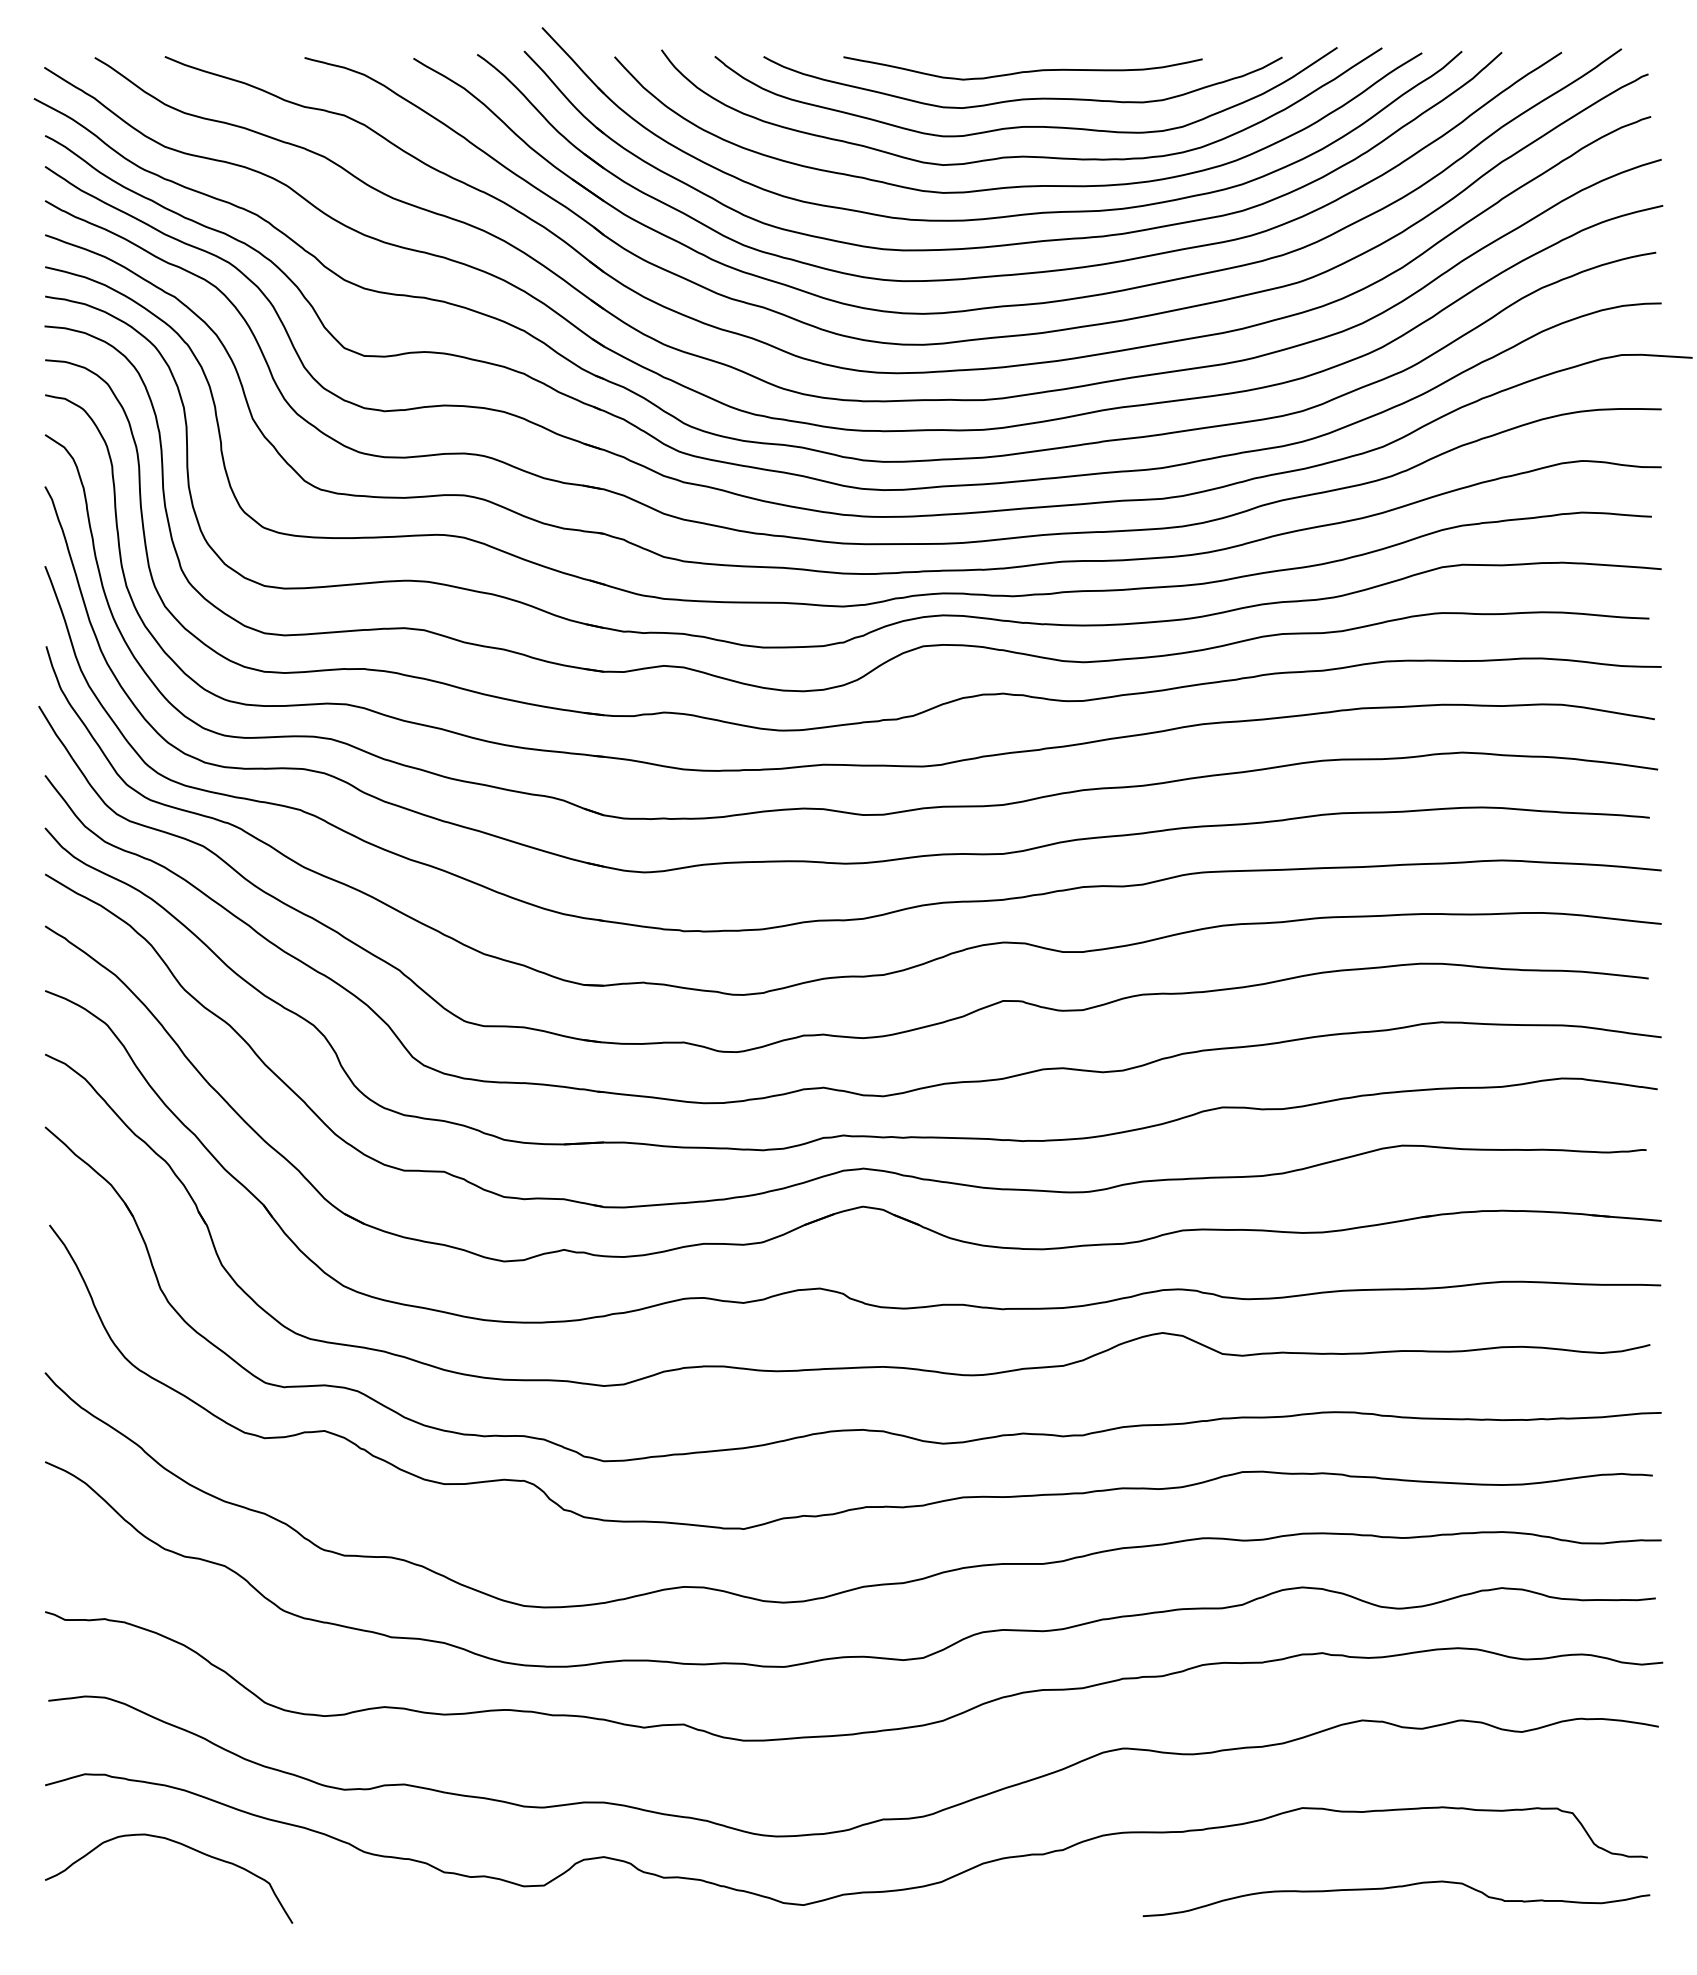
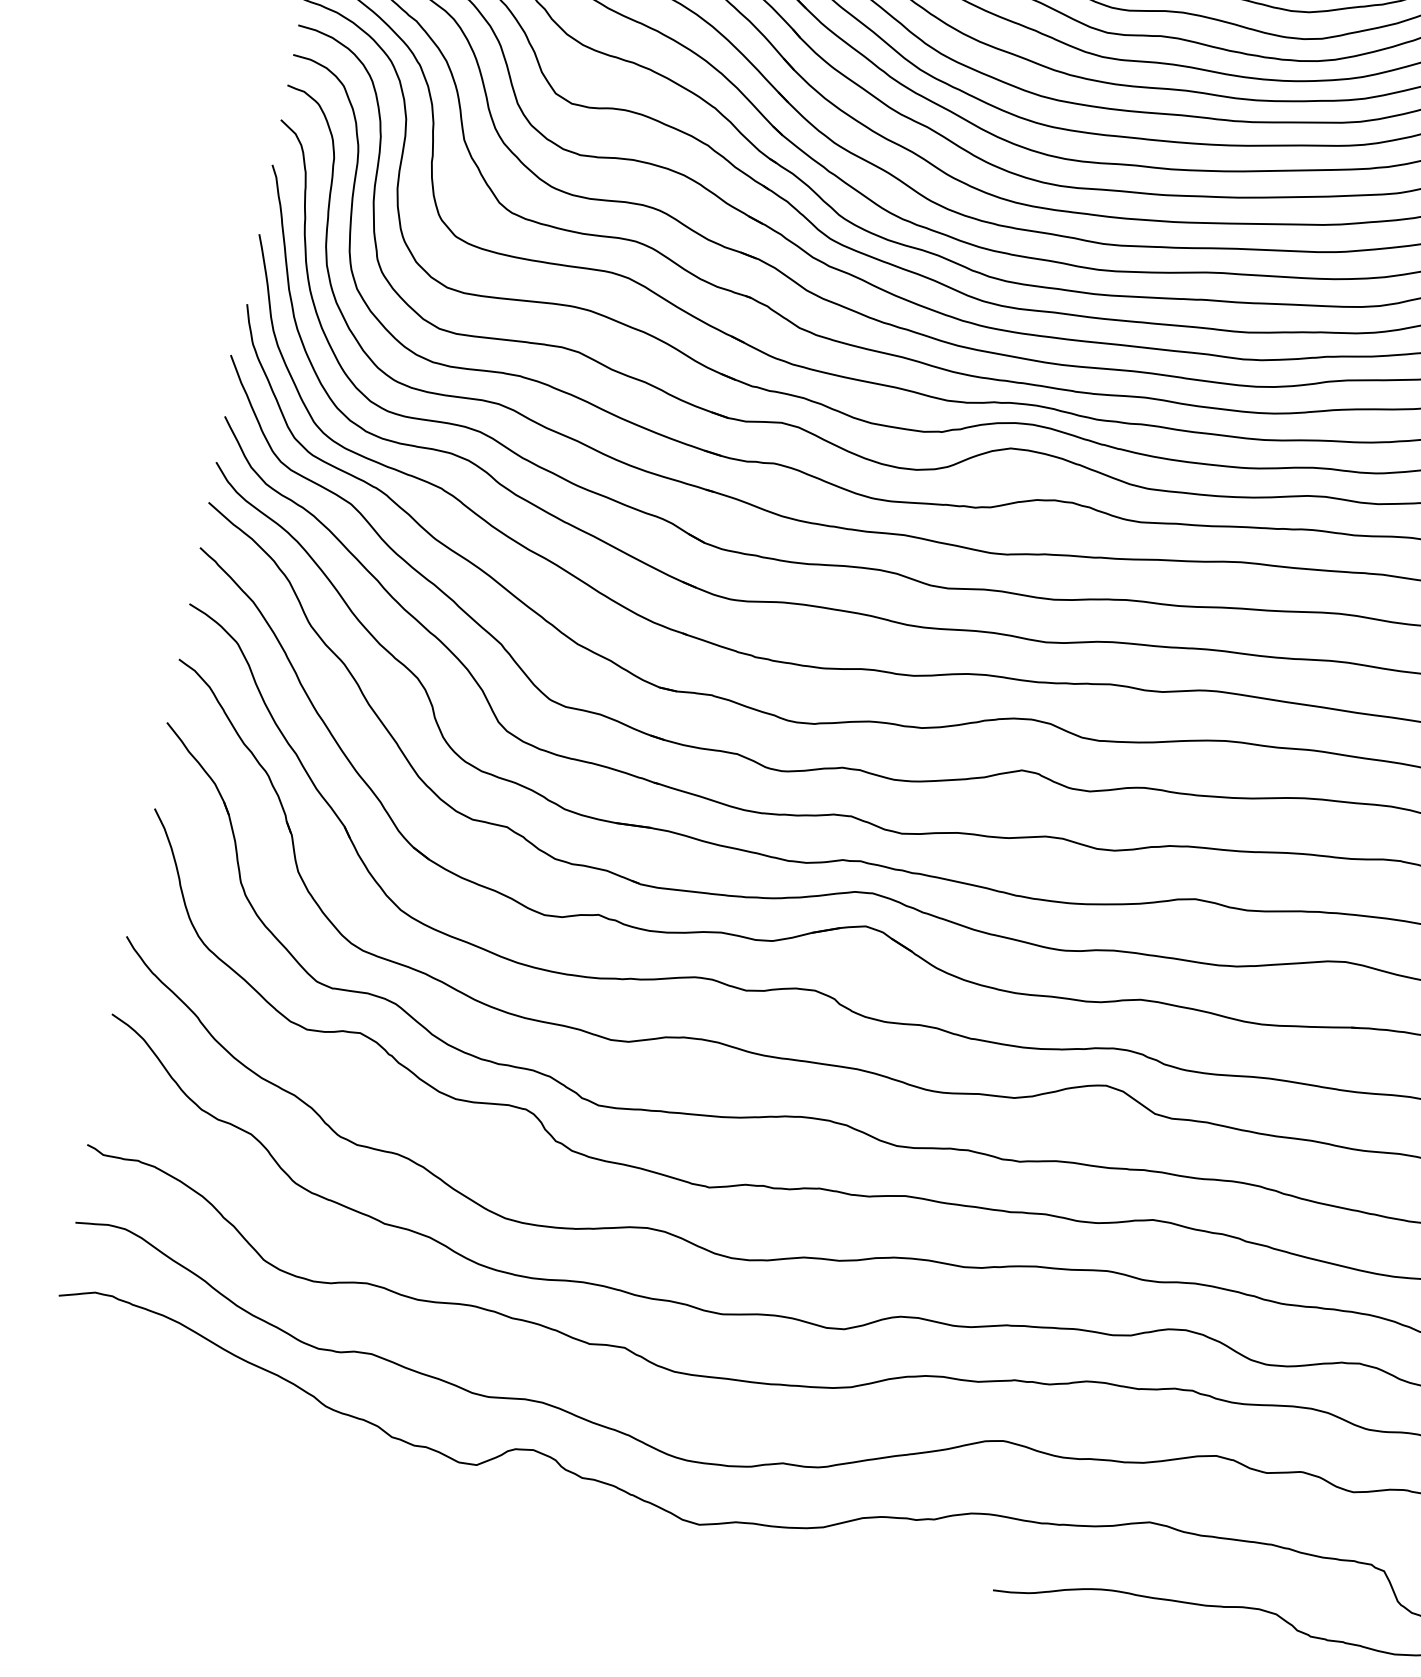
curve: (184, 1846) -> (170, 1371), removed

